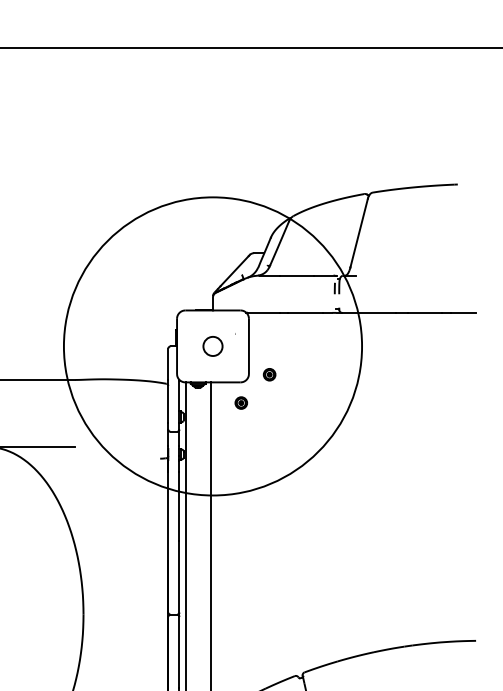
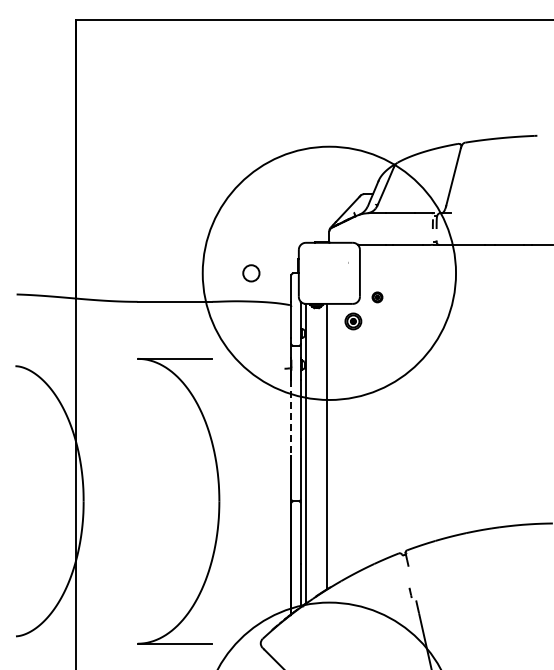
circle: (213, 346) -> (251, 273), moved
part: (241, 403) -> (353, 321), size x1.6
line: (168, 517) -> (291, 418), solid -> dashed

